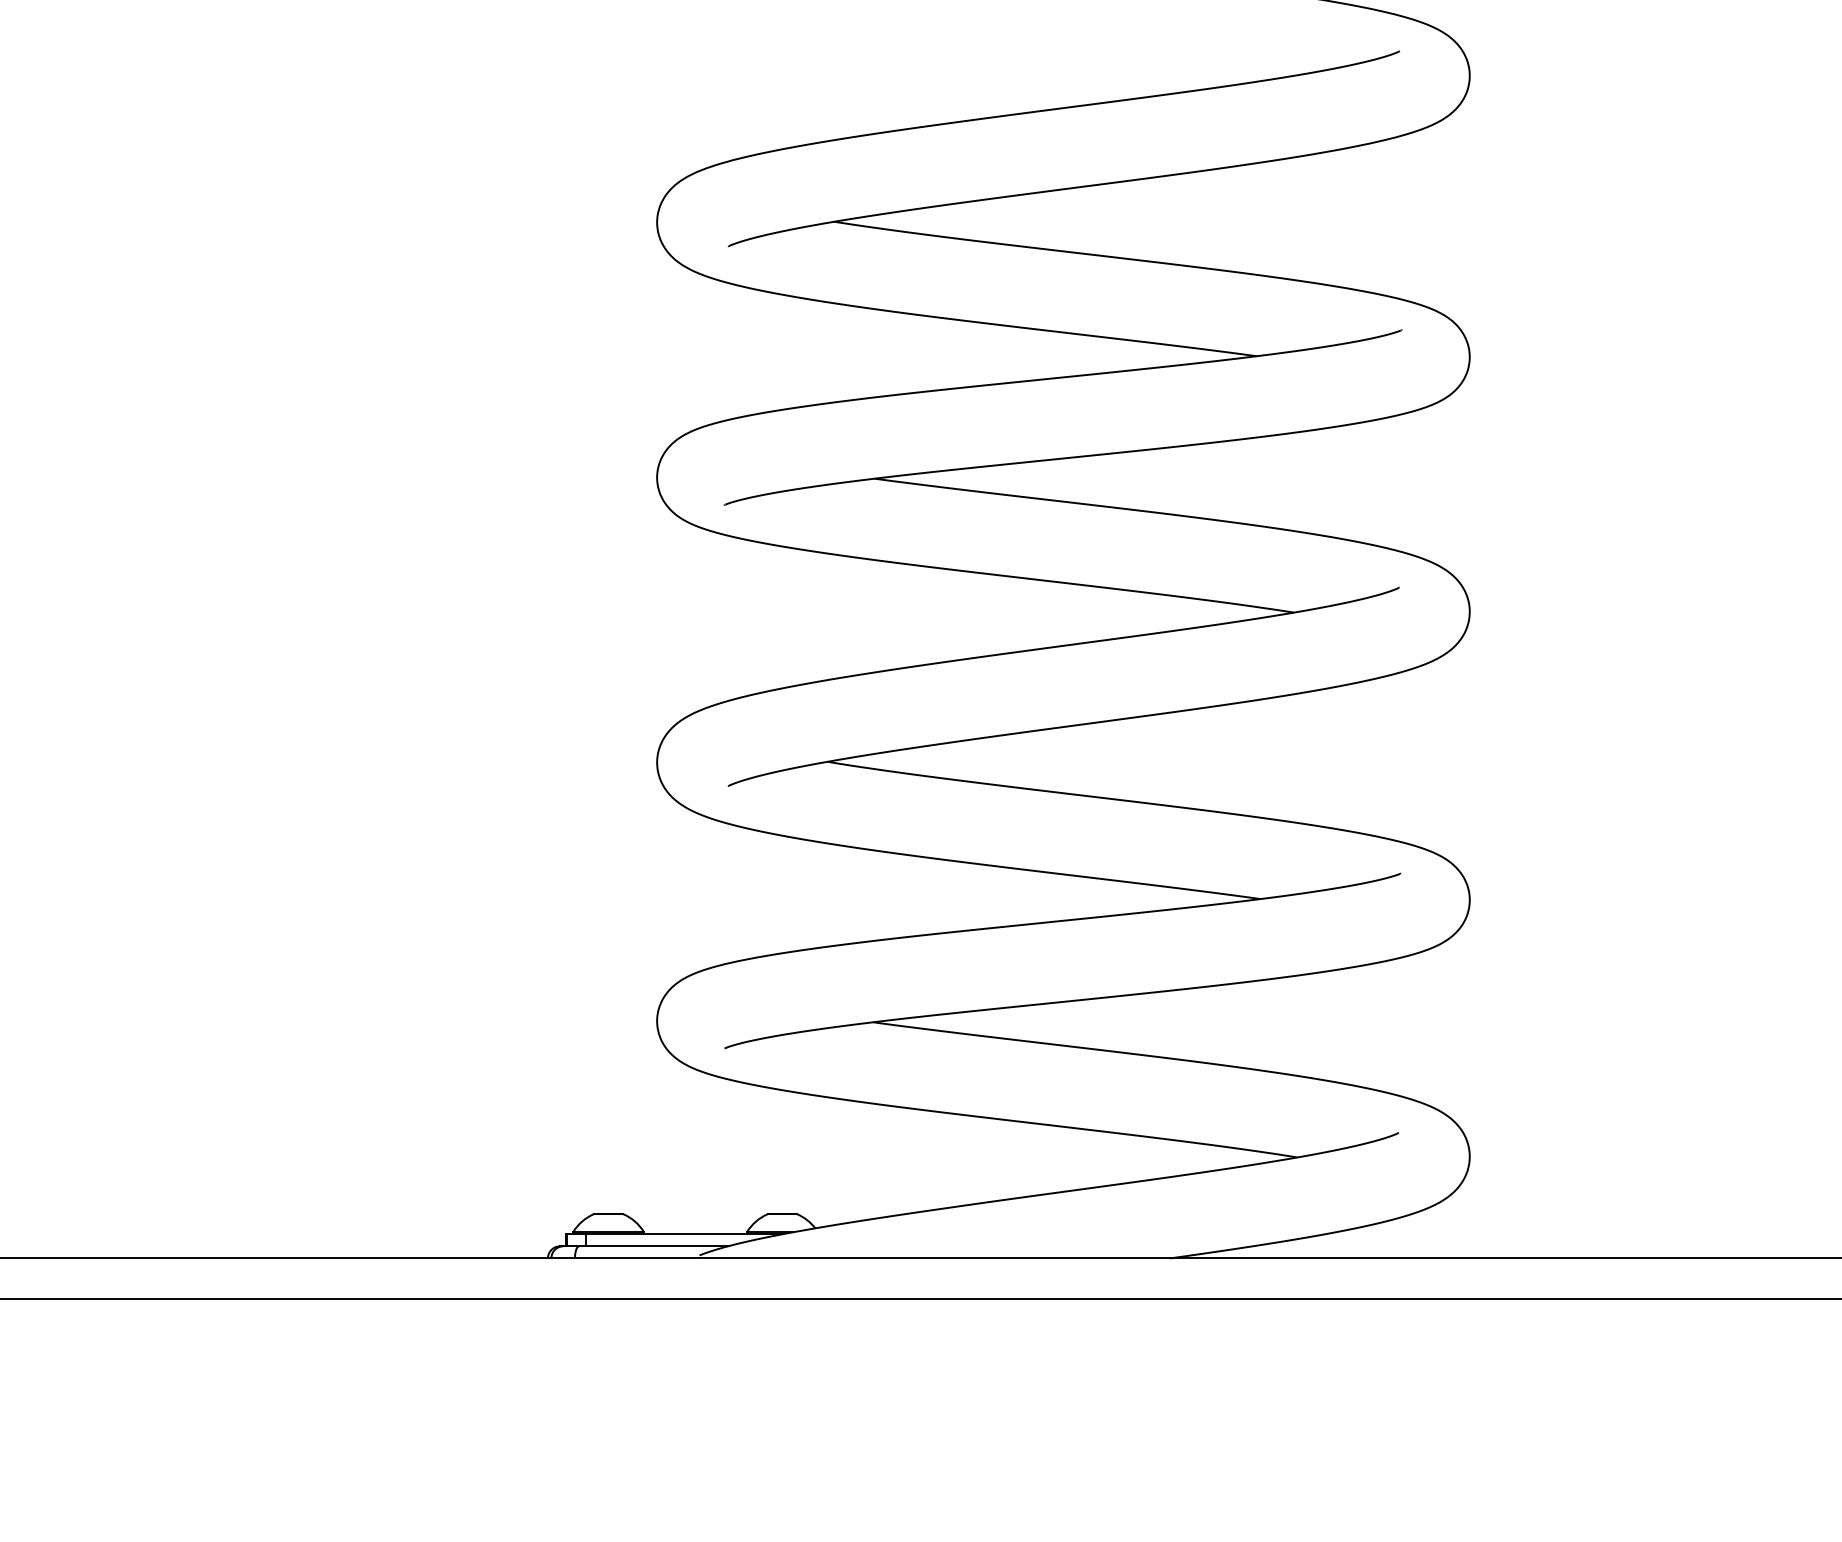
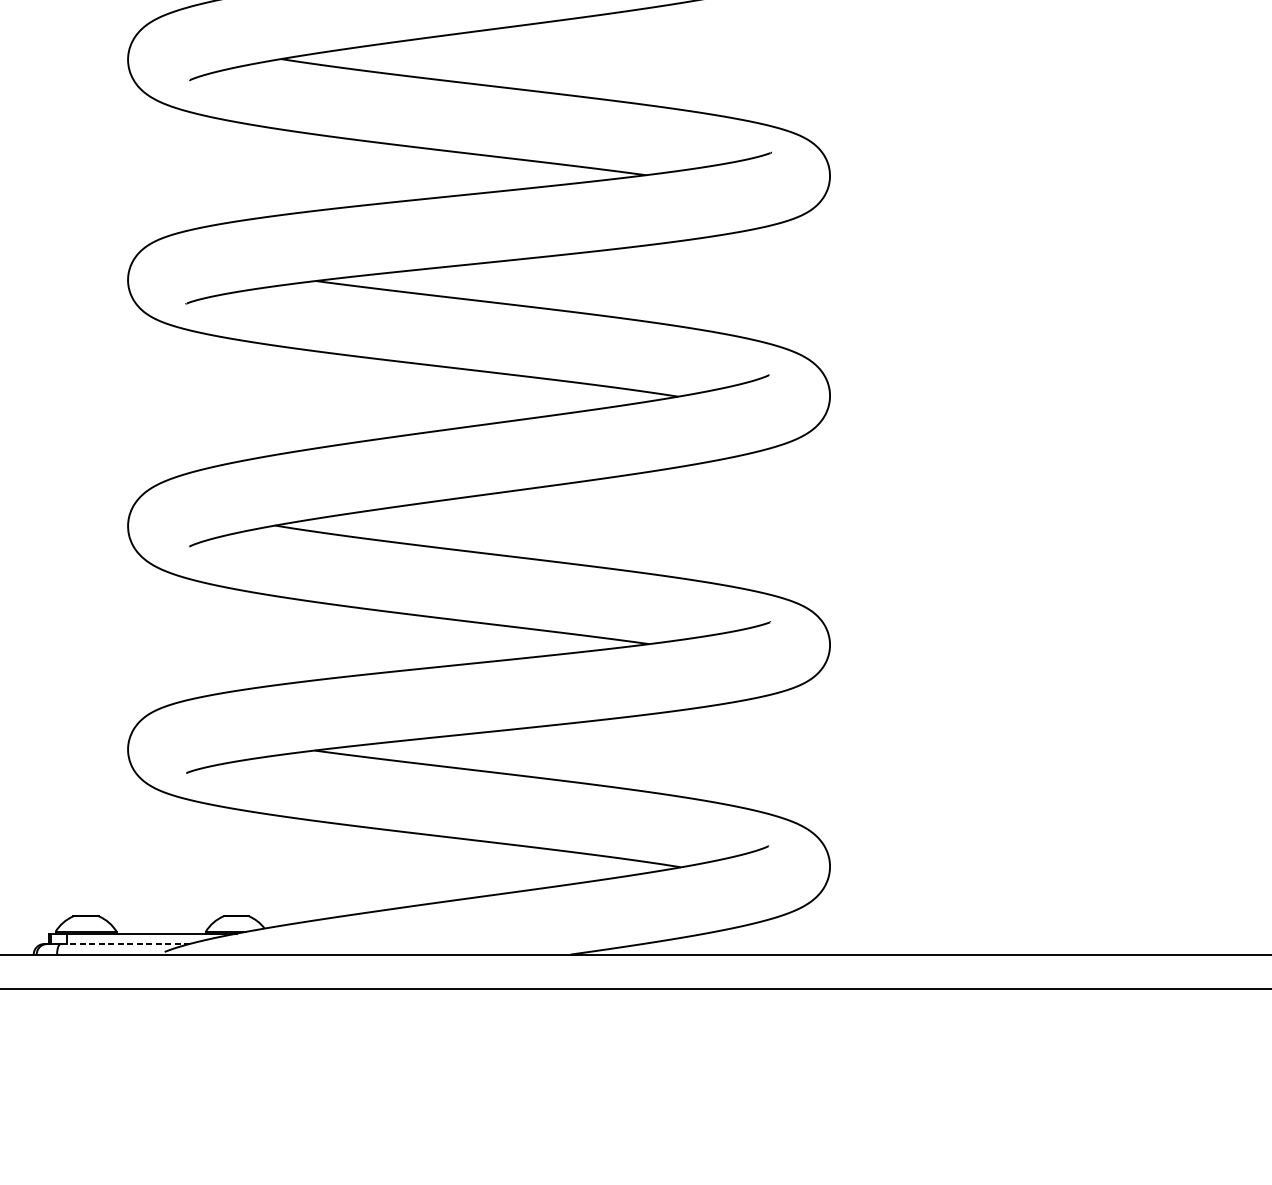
line: (653, 1246) -> (124, 944), solid -> dashed

